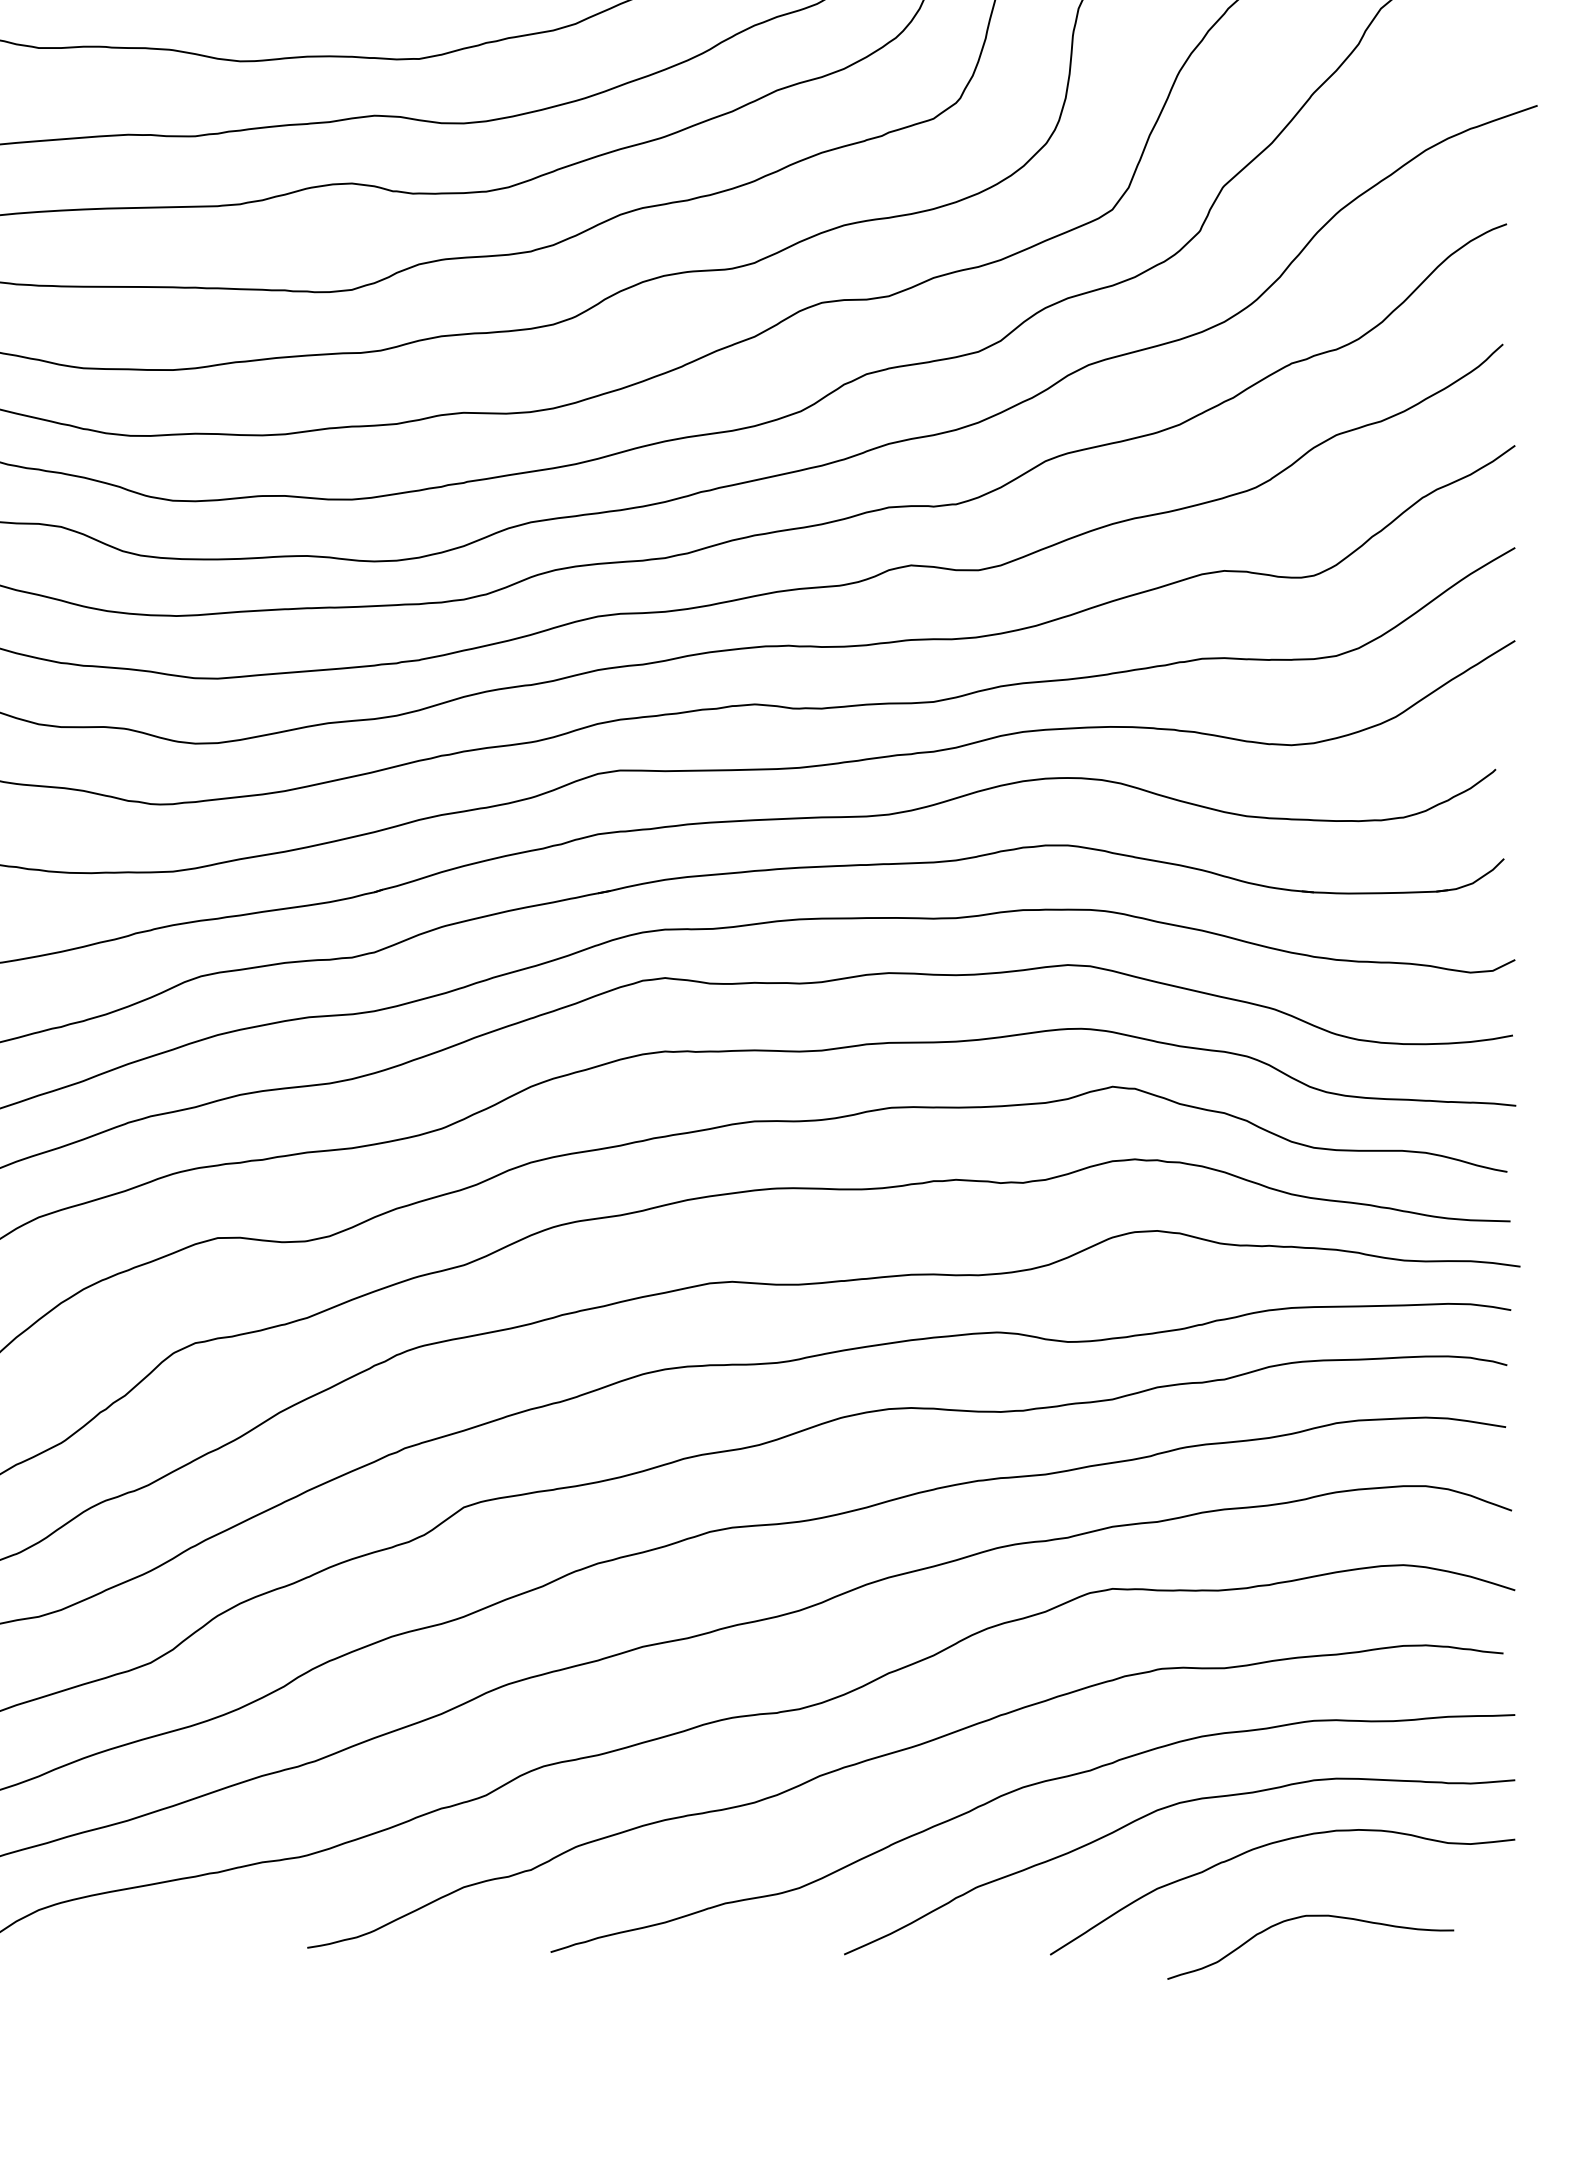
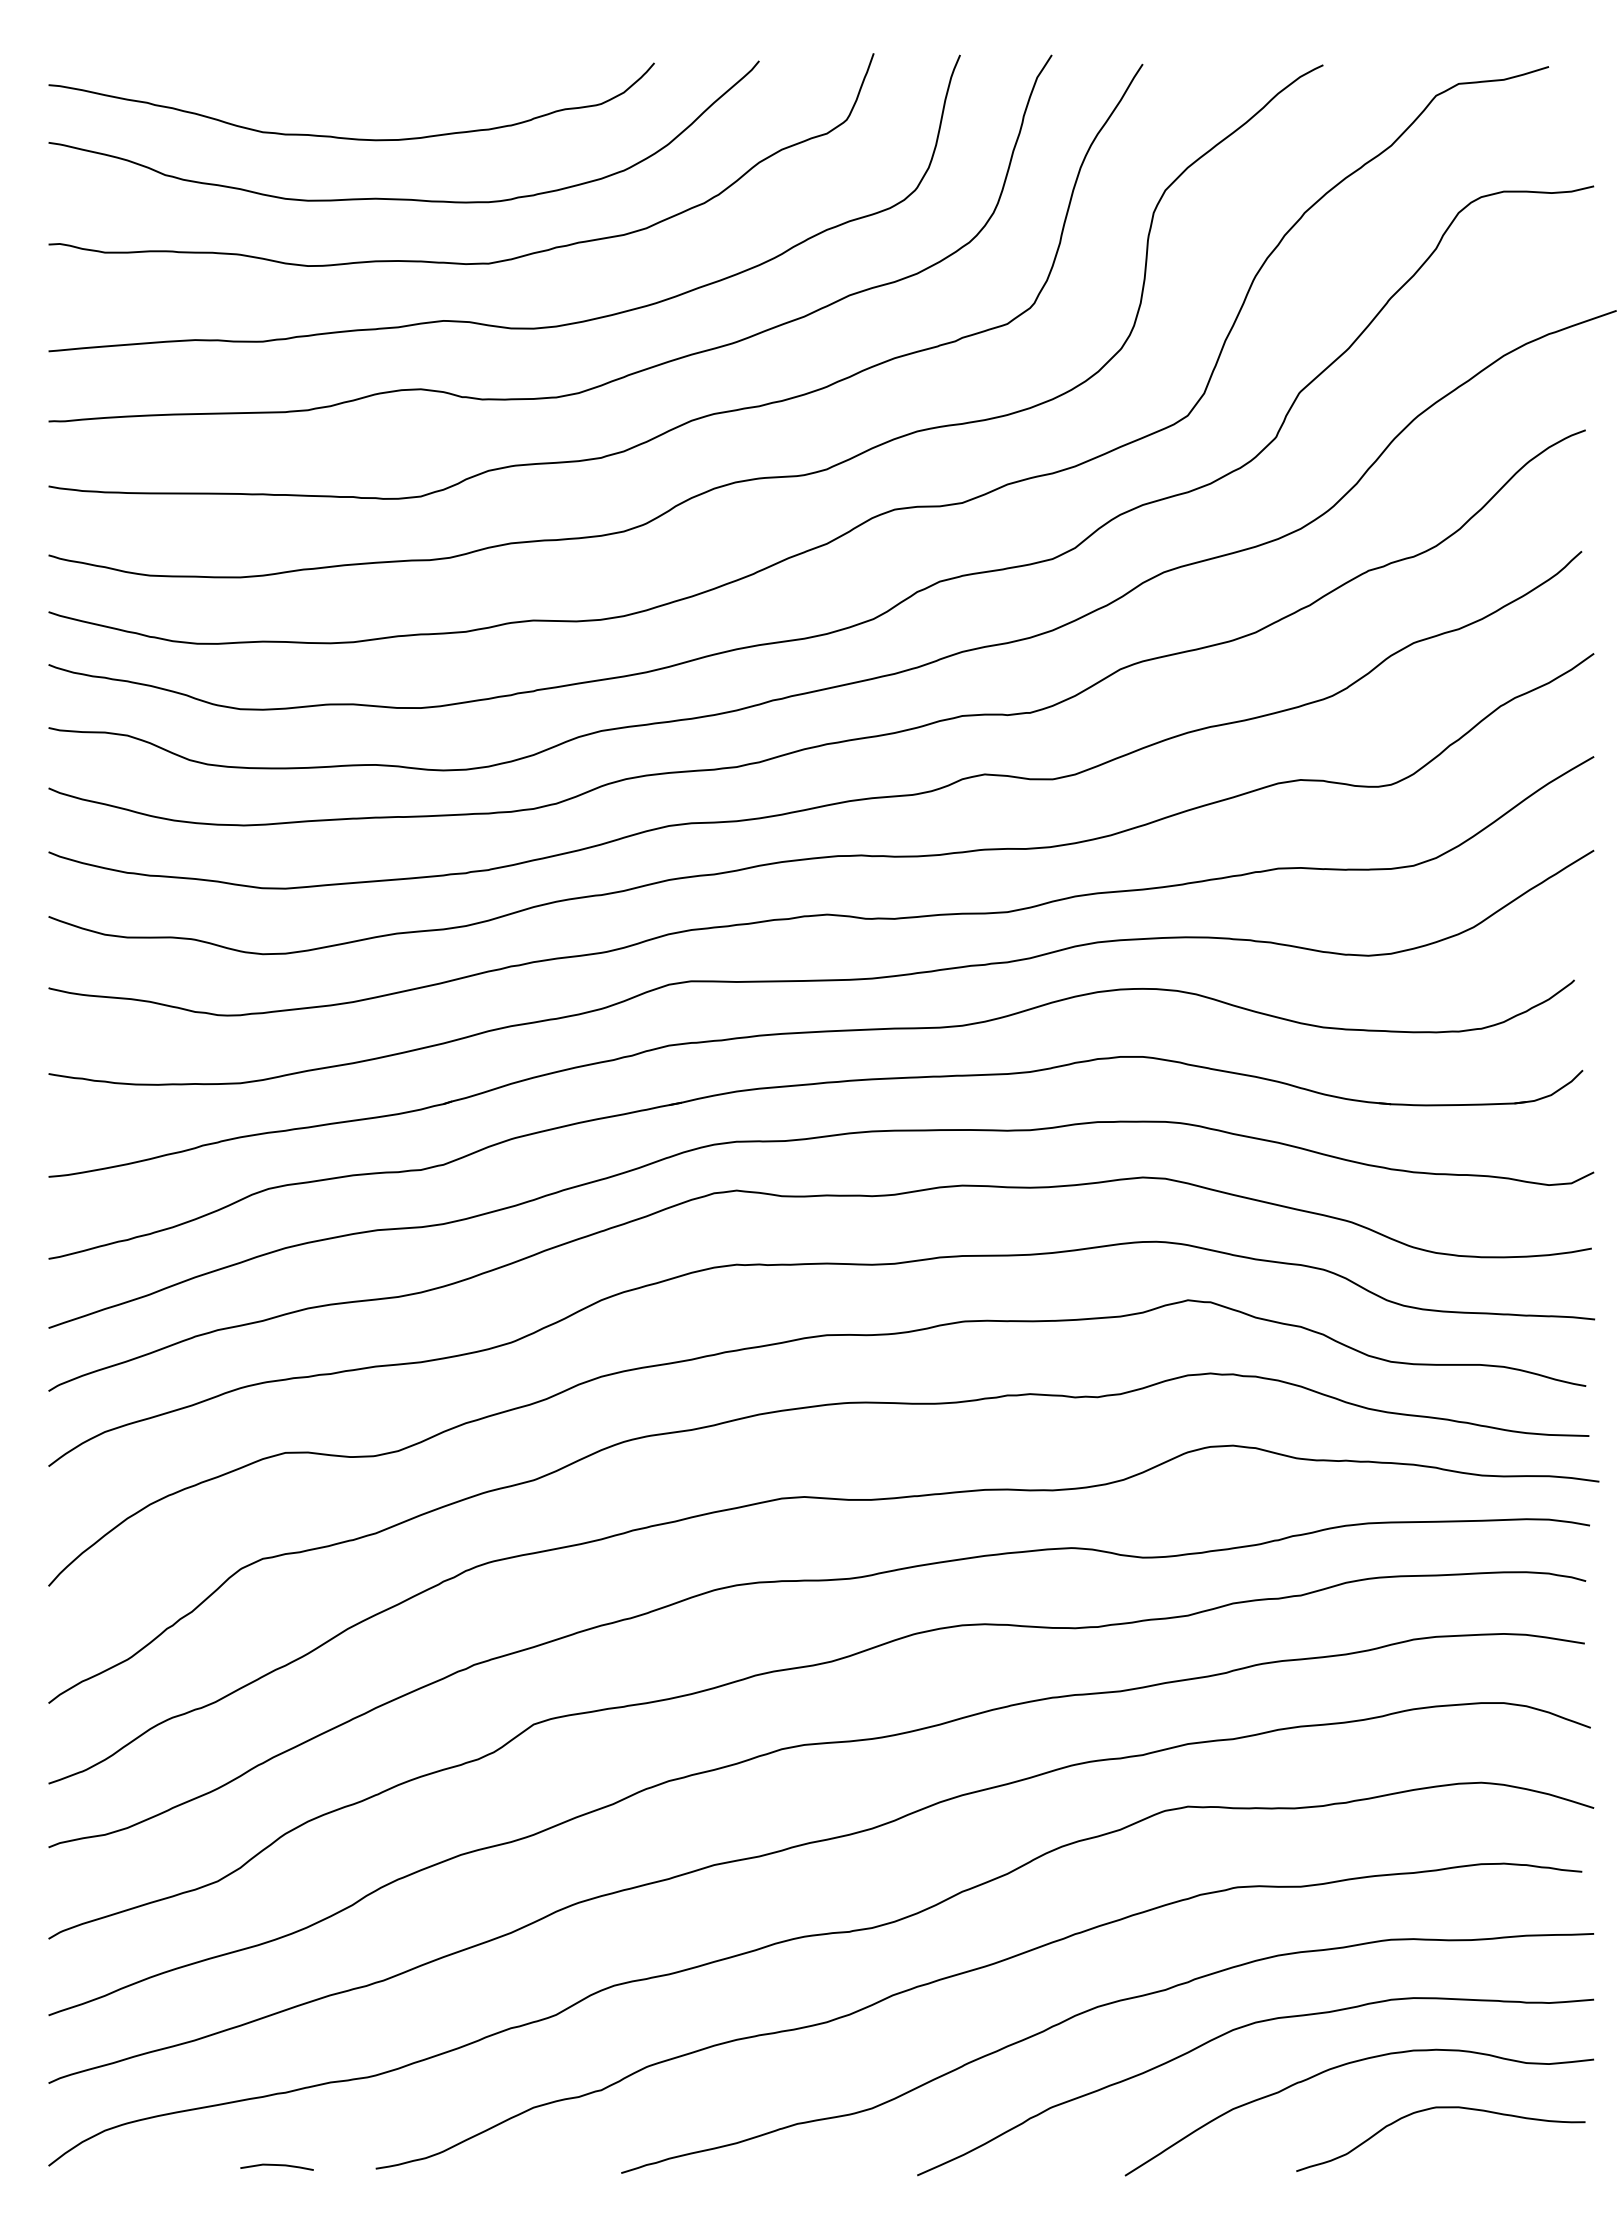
curve: (1310, 1916) -> (1440, 2108), moved
curve: (208, 1944) -> (276, 2165), added

